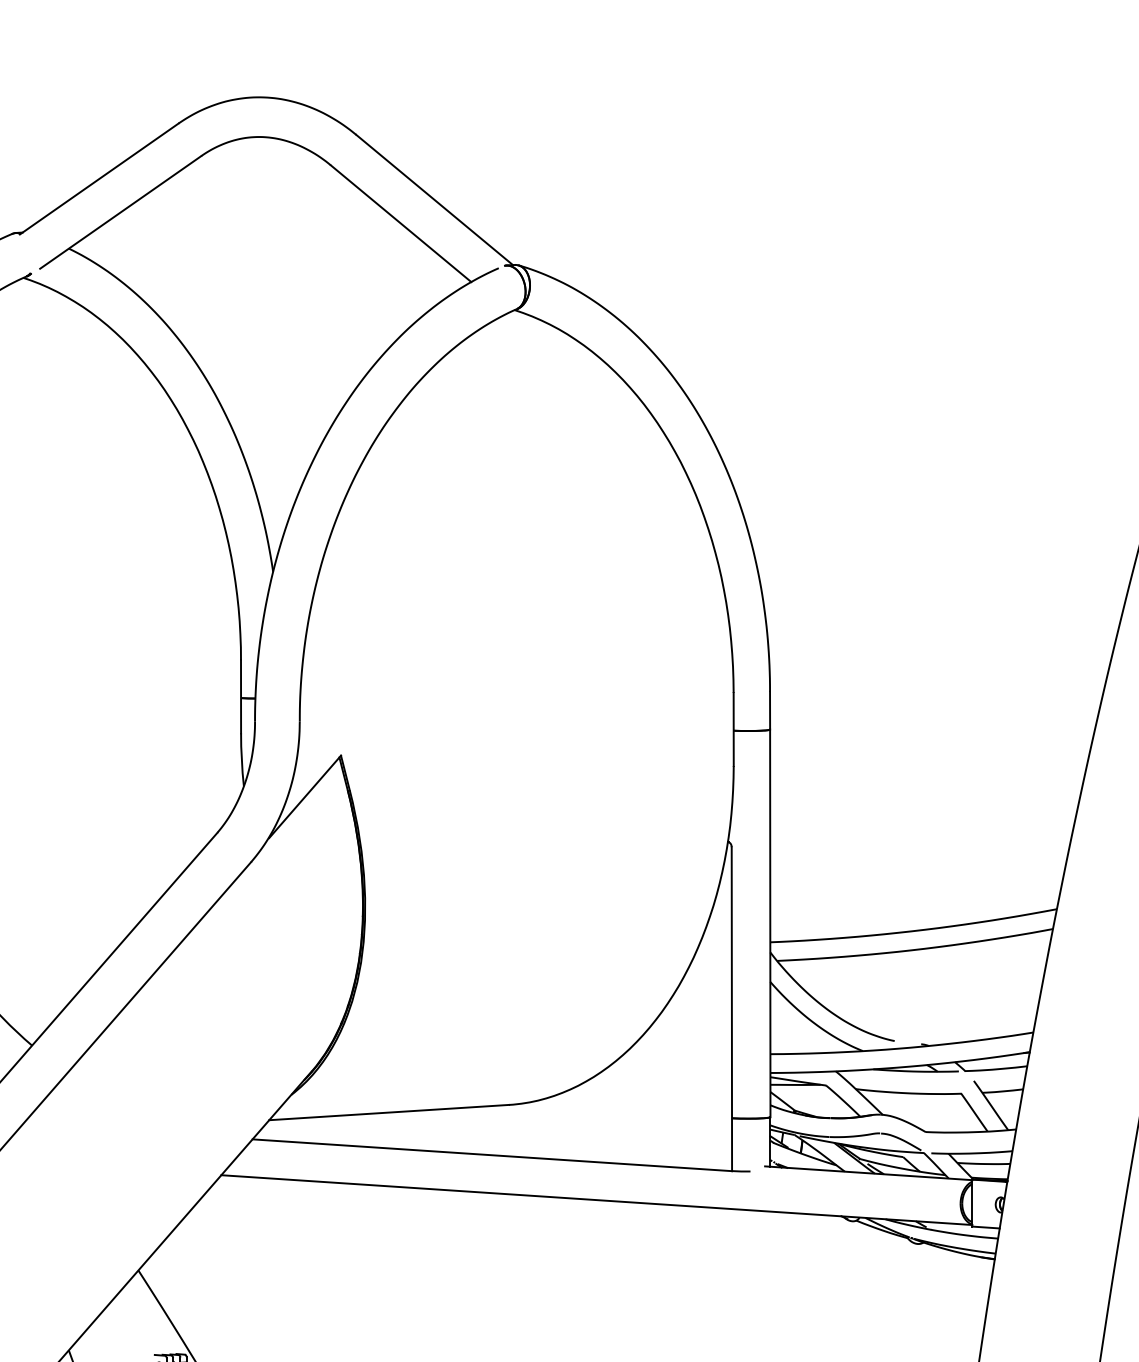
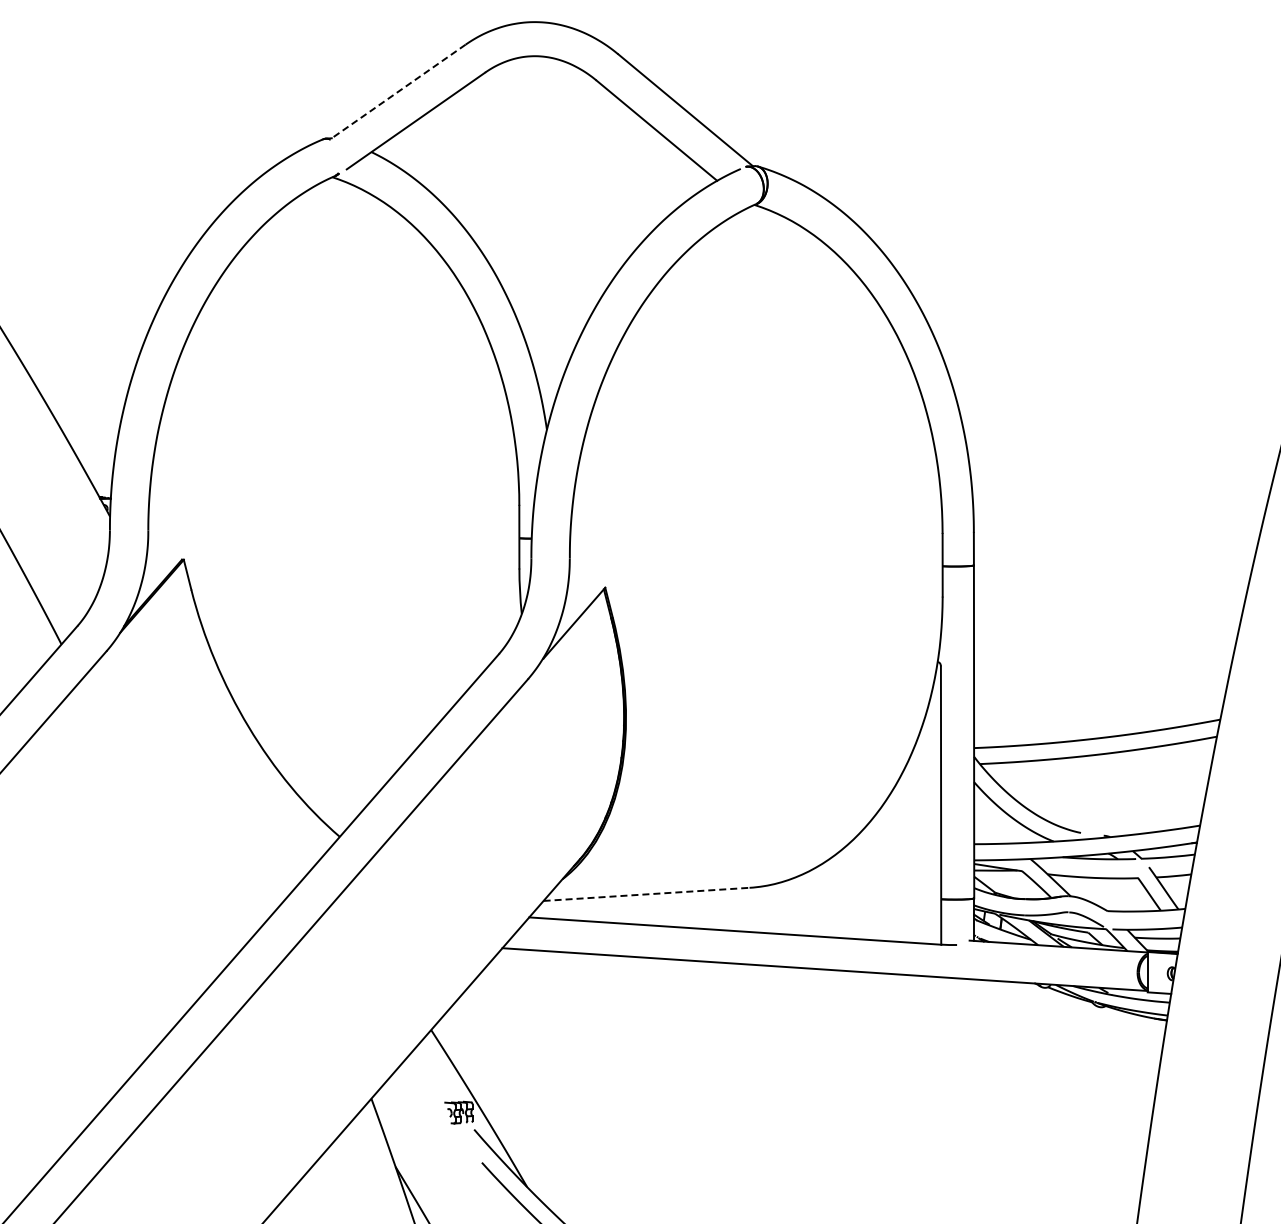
line: (99, 179) -> (397, 92), solid -> dashed
line: (390, 1112) -> (647, 894), solid -> dashed

